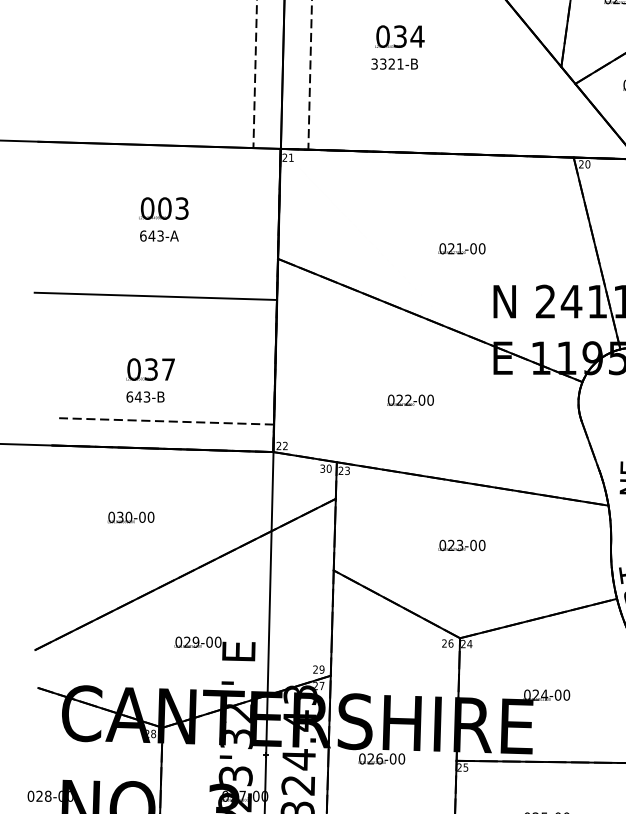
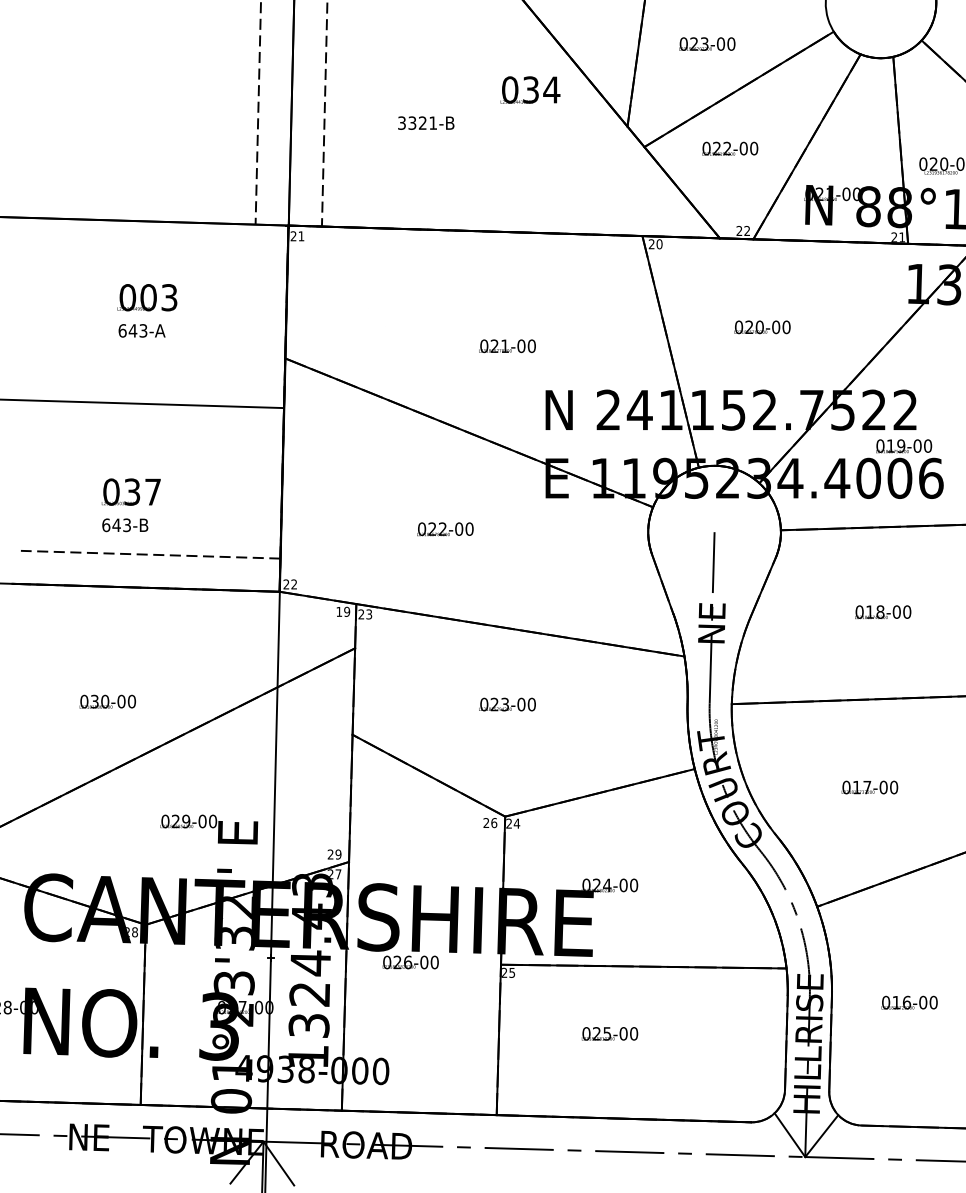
text: (399, 36) -> (530, 89), moved
text: (325, 468) -> (342, 611), 30 -> 19
text: (130, 517) -> (107, 701), moved

